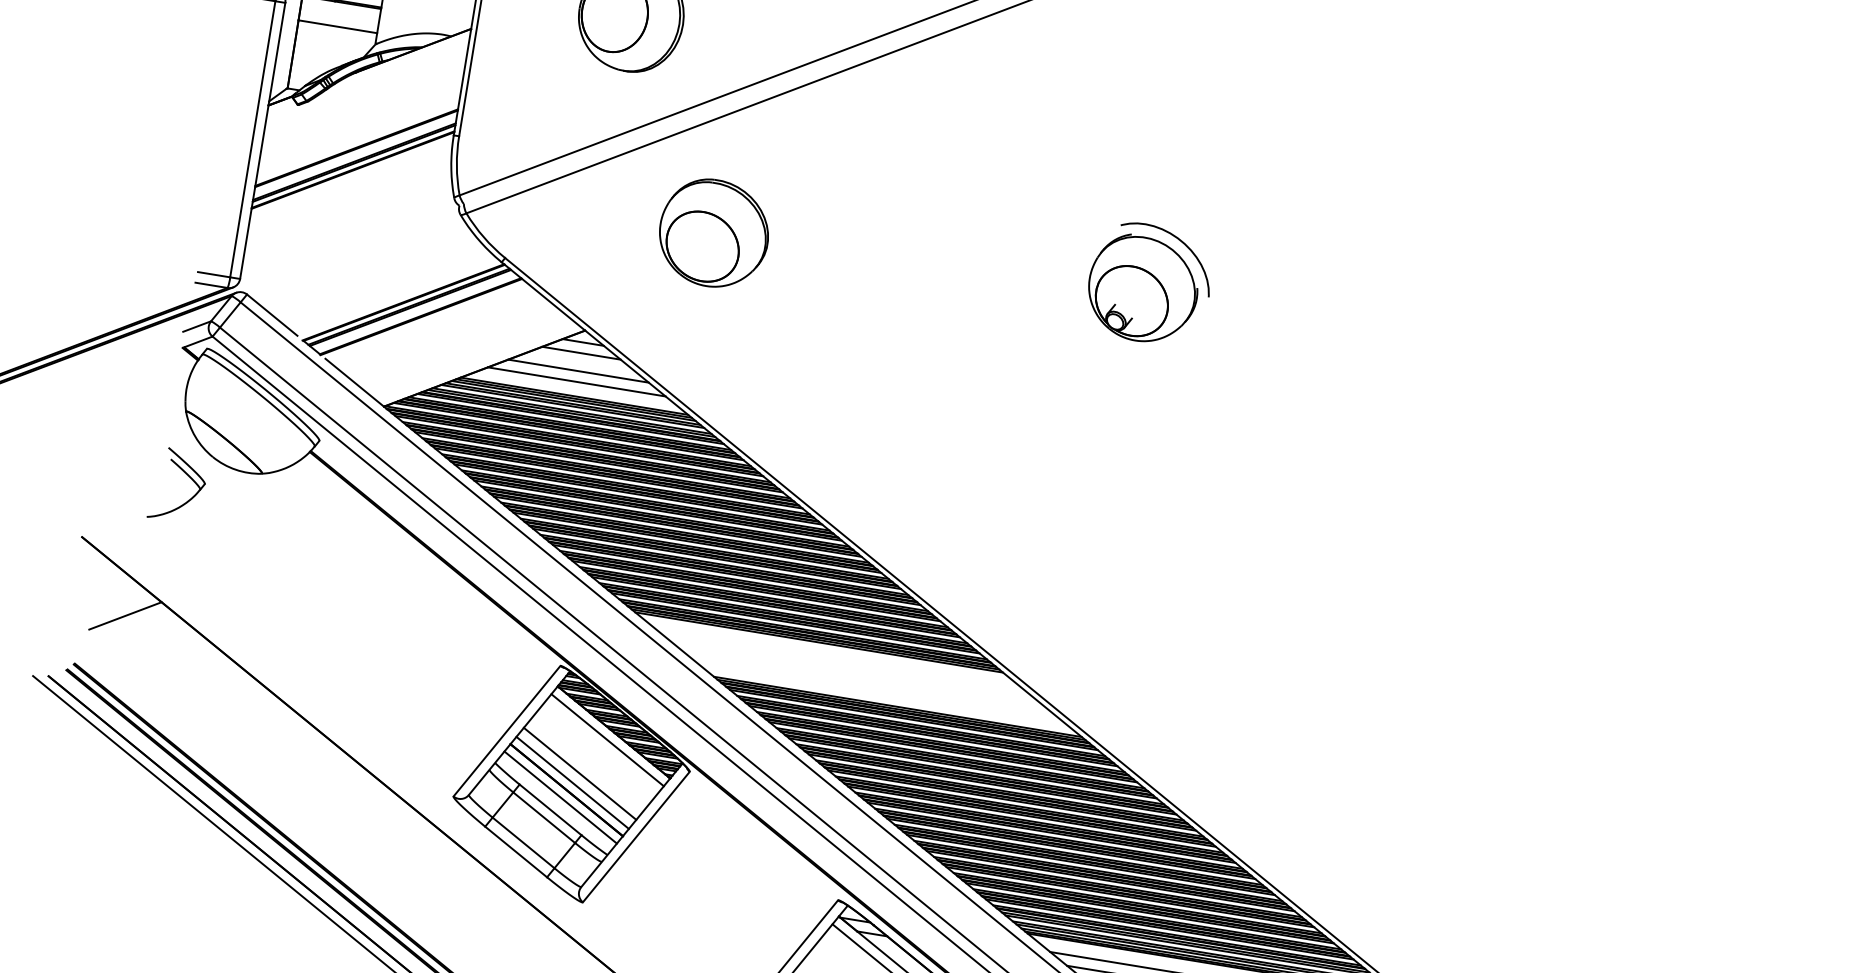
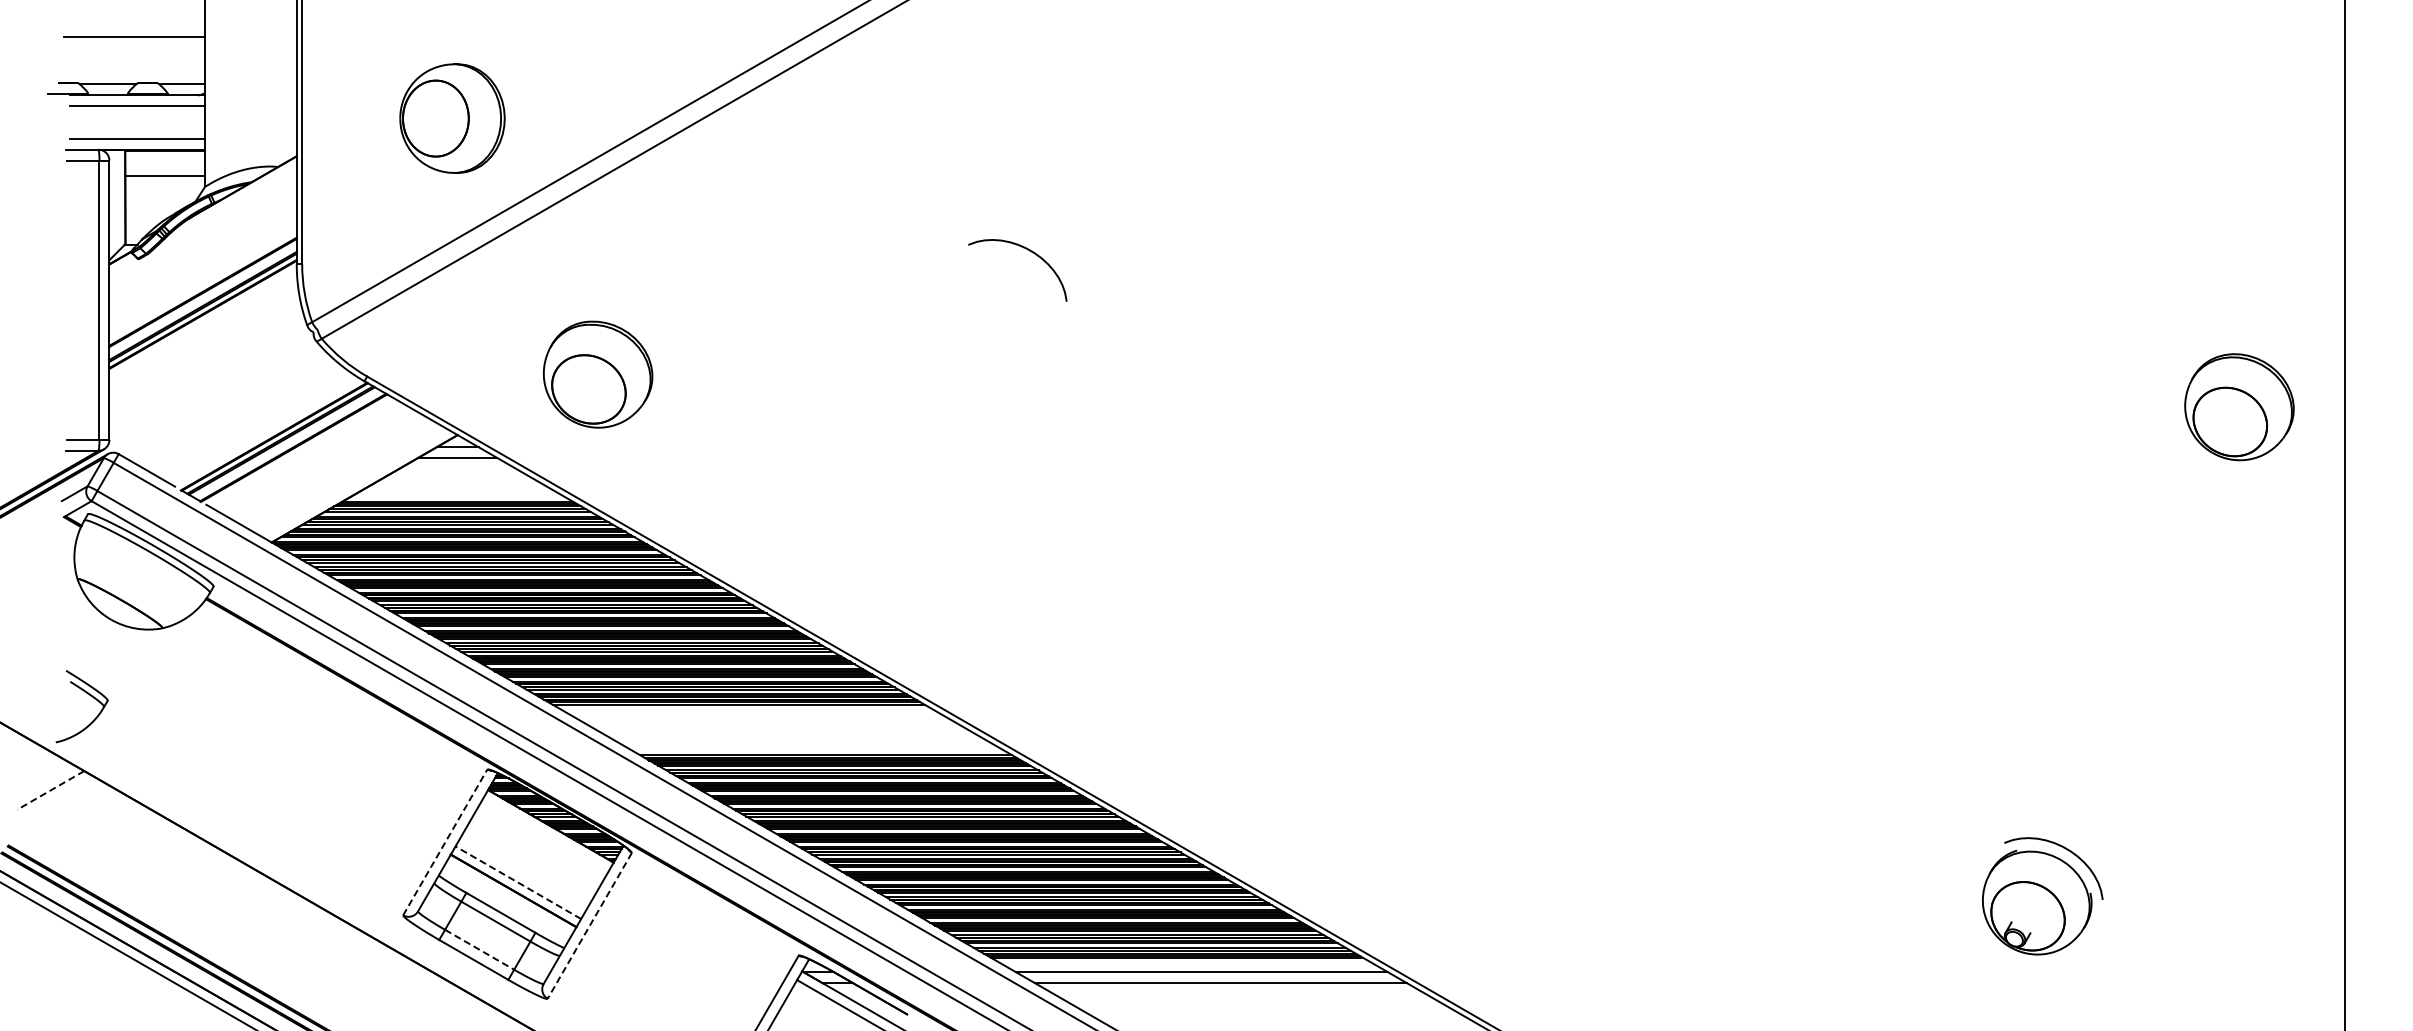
part: (714, 233) -> (598, 374), moved
part: (1143, 288) -> (1000, 303), removed
line: (578, 371) -> (457, 476), removed
line: (576, 382) -> (457, 487), removed
part: (185, 474) -> (87, 694), moved
line: (125, 615) -> (50, 790), solid -> dashed
line: (507, 731) -> (445, 842), solid -> dashed
line: (607, 739) -> (545, 834), removed
line: (580, 773) -> (524, 872), removed
line: (572, 782) -> (518, 882), solid -> dashed
line: (560, 796) -> (508, 898), removed
line: (635, 837) -> (589, 926), solid -> dashed
line: (523, 842) -> (479, 949), solid -> dashed

